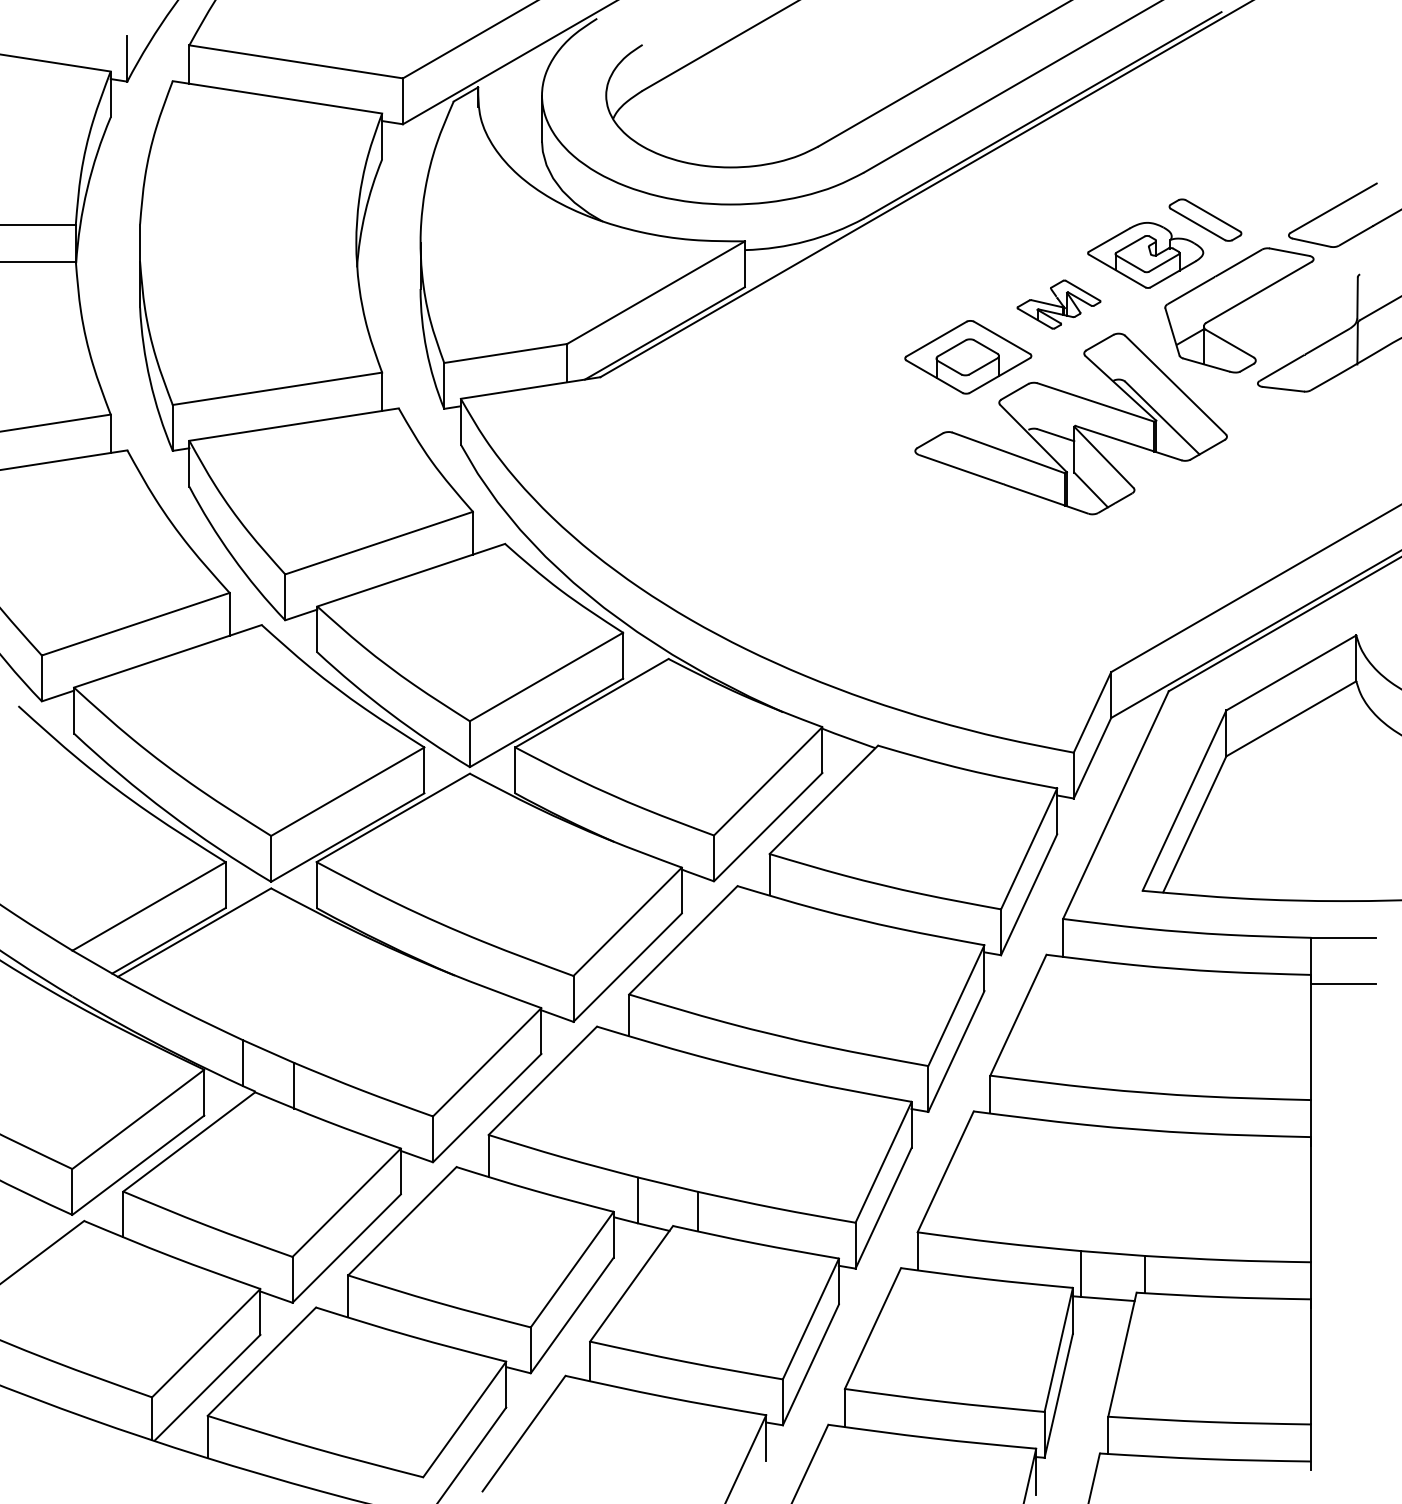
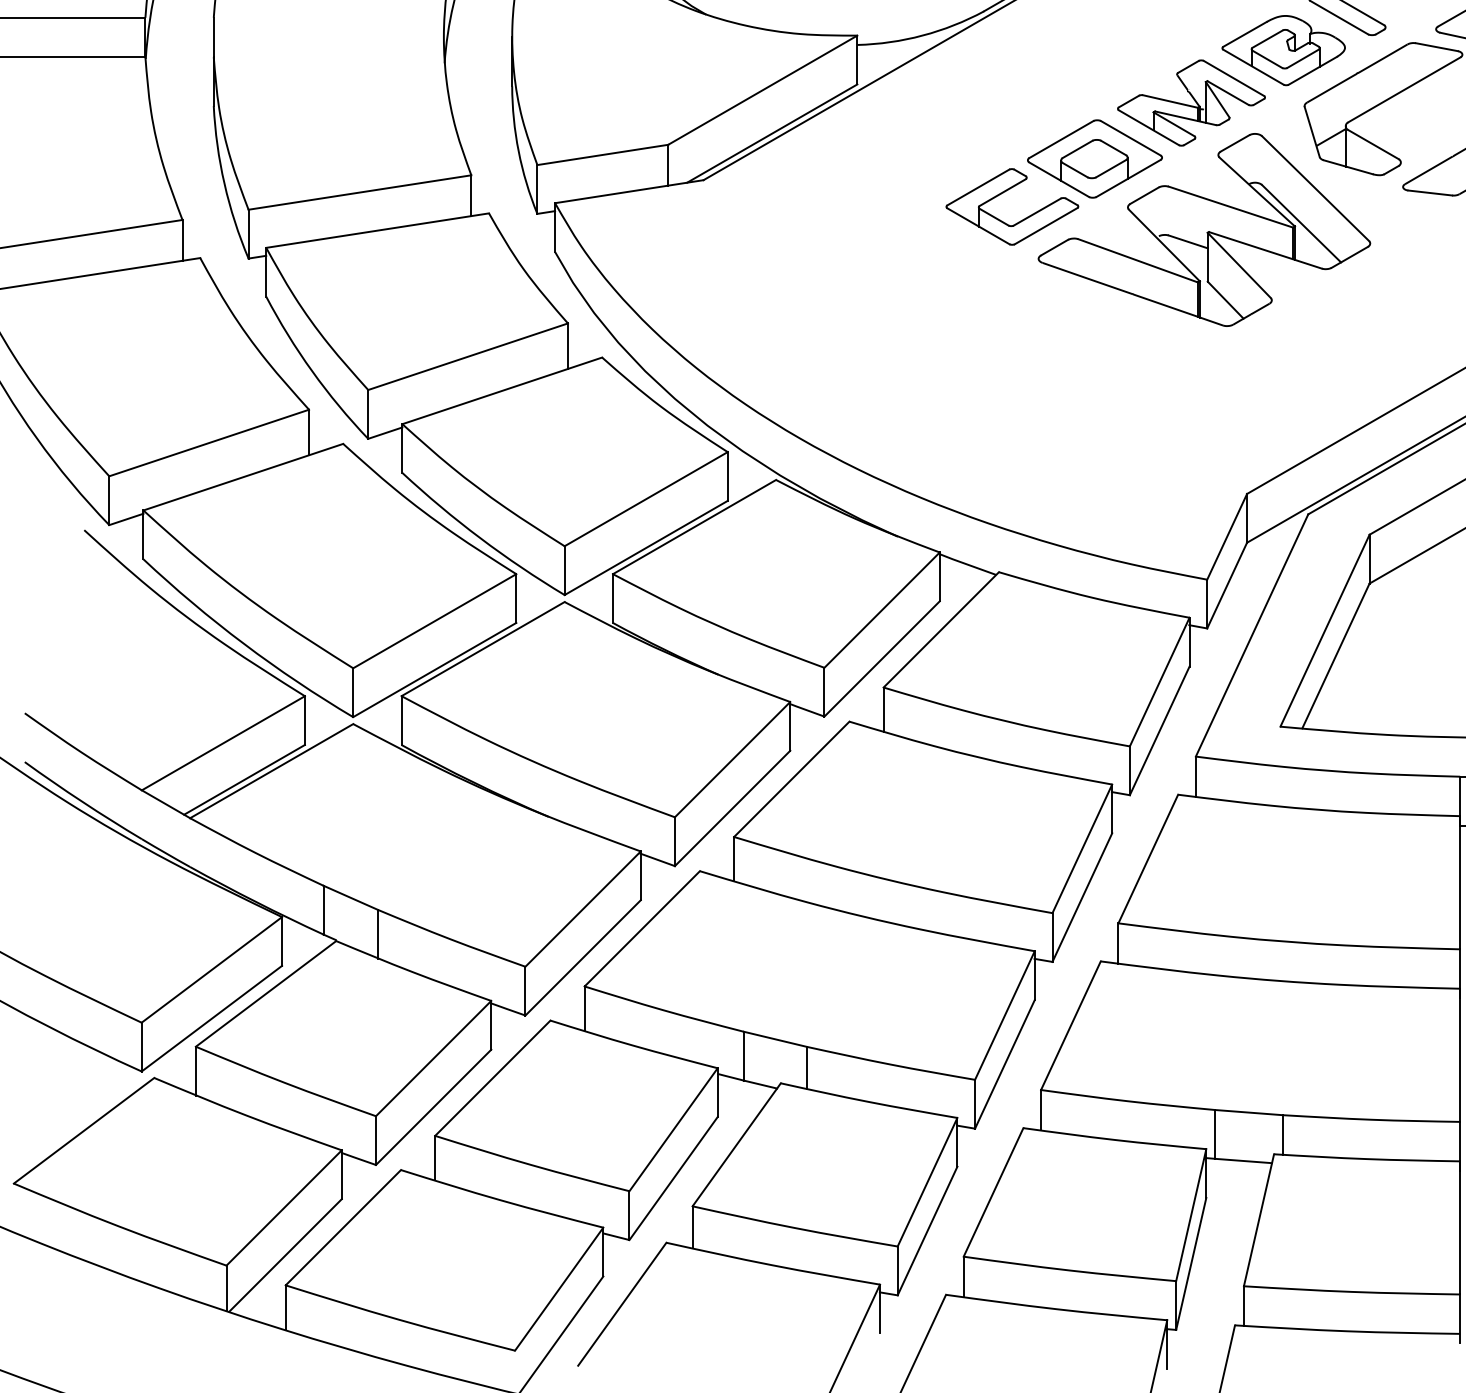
part: (1058, 304) -> (1190, 102), size x1.67
part: (884, 388) -> (1005, 192), added

